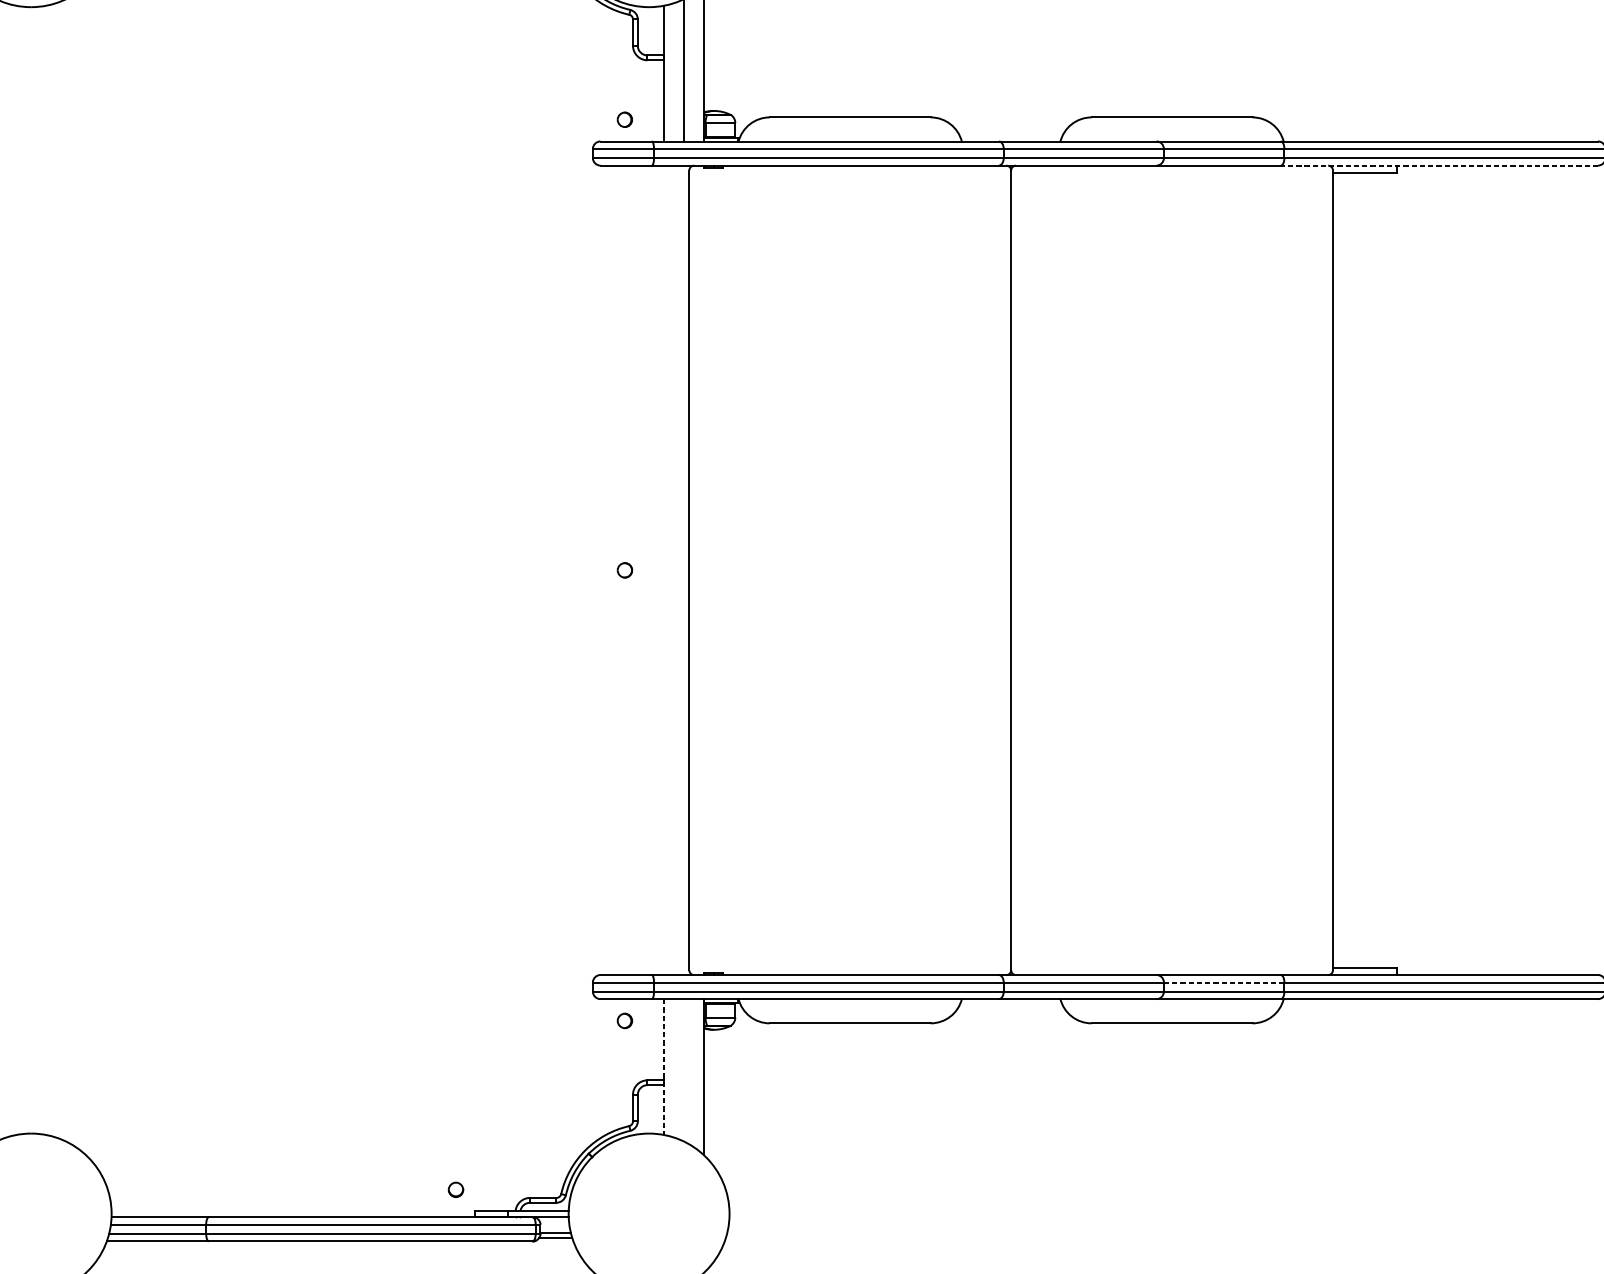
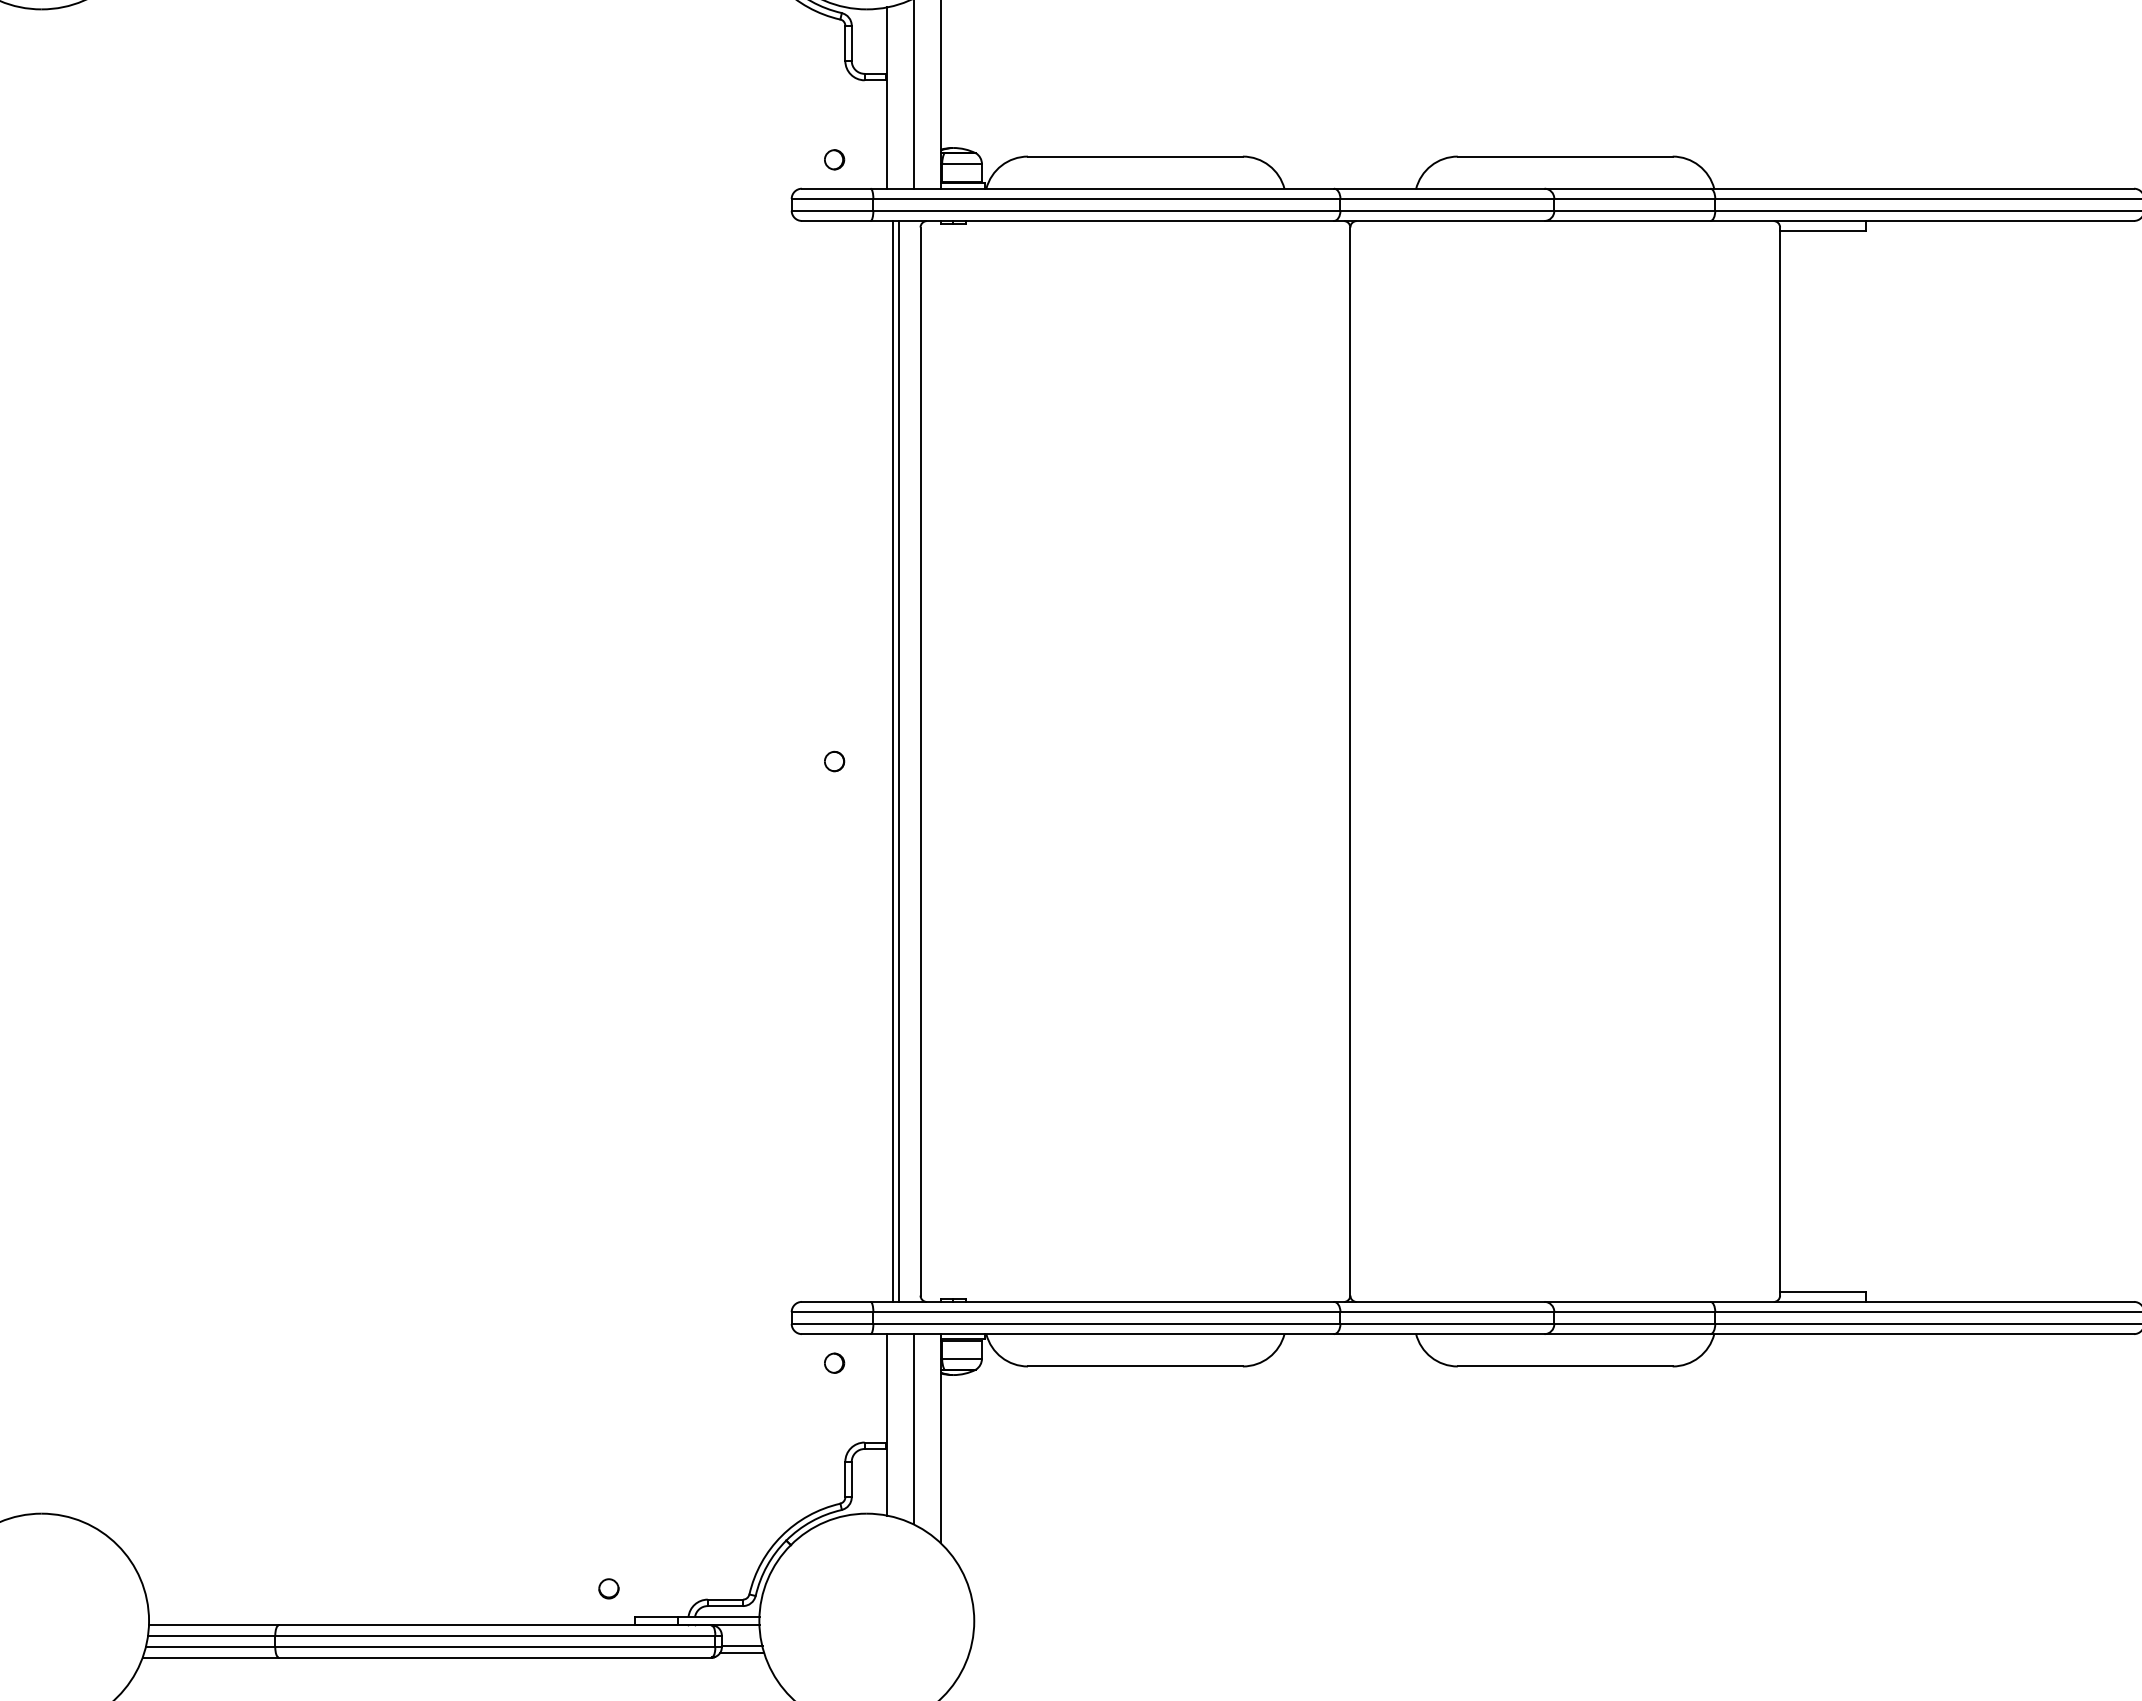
line: (1439, 166) -> (1922, 221), dashed -> solid
line: (668, 570) -> (892, 761), added
line: (673, 570) -> (899, 761), added
line: (1223, 982) -> (1634, 1312), dashed -> solid
line: (664, 1066) -> (887, 1424), dashed -> solid
line: (684, 1070) -> (913, 1429), added

